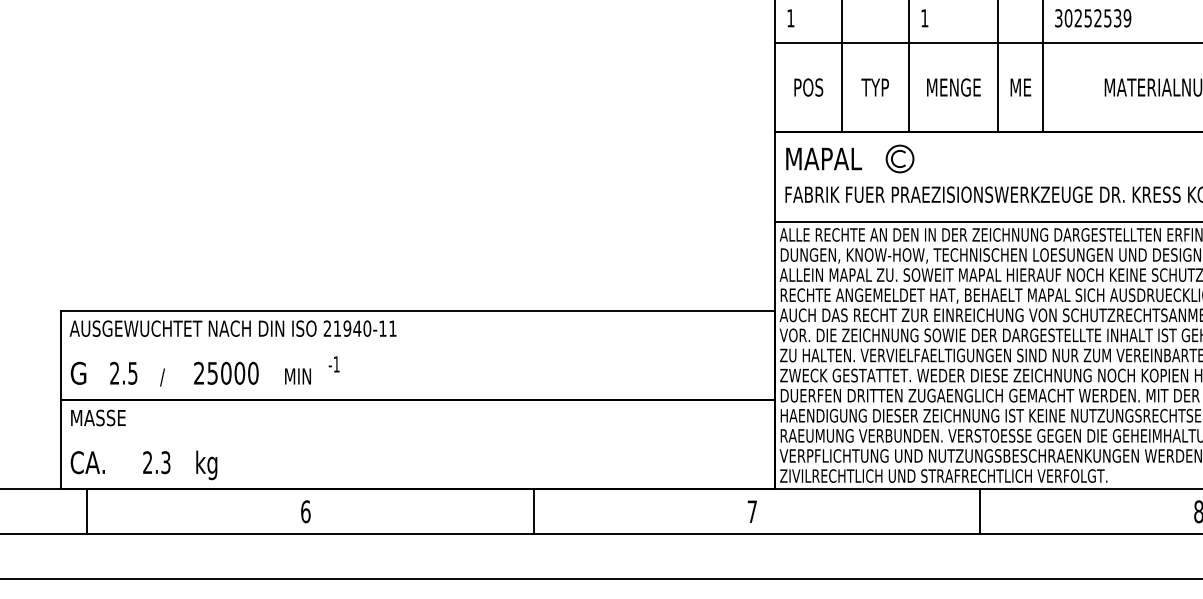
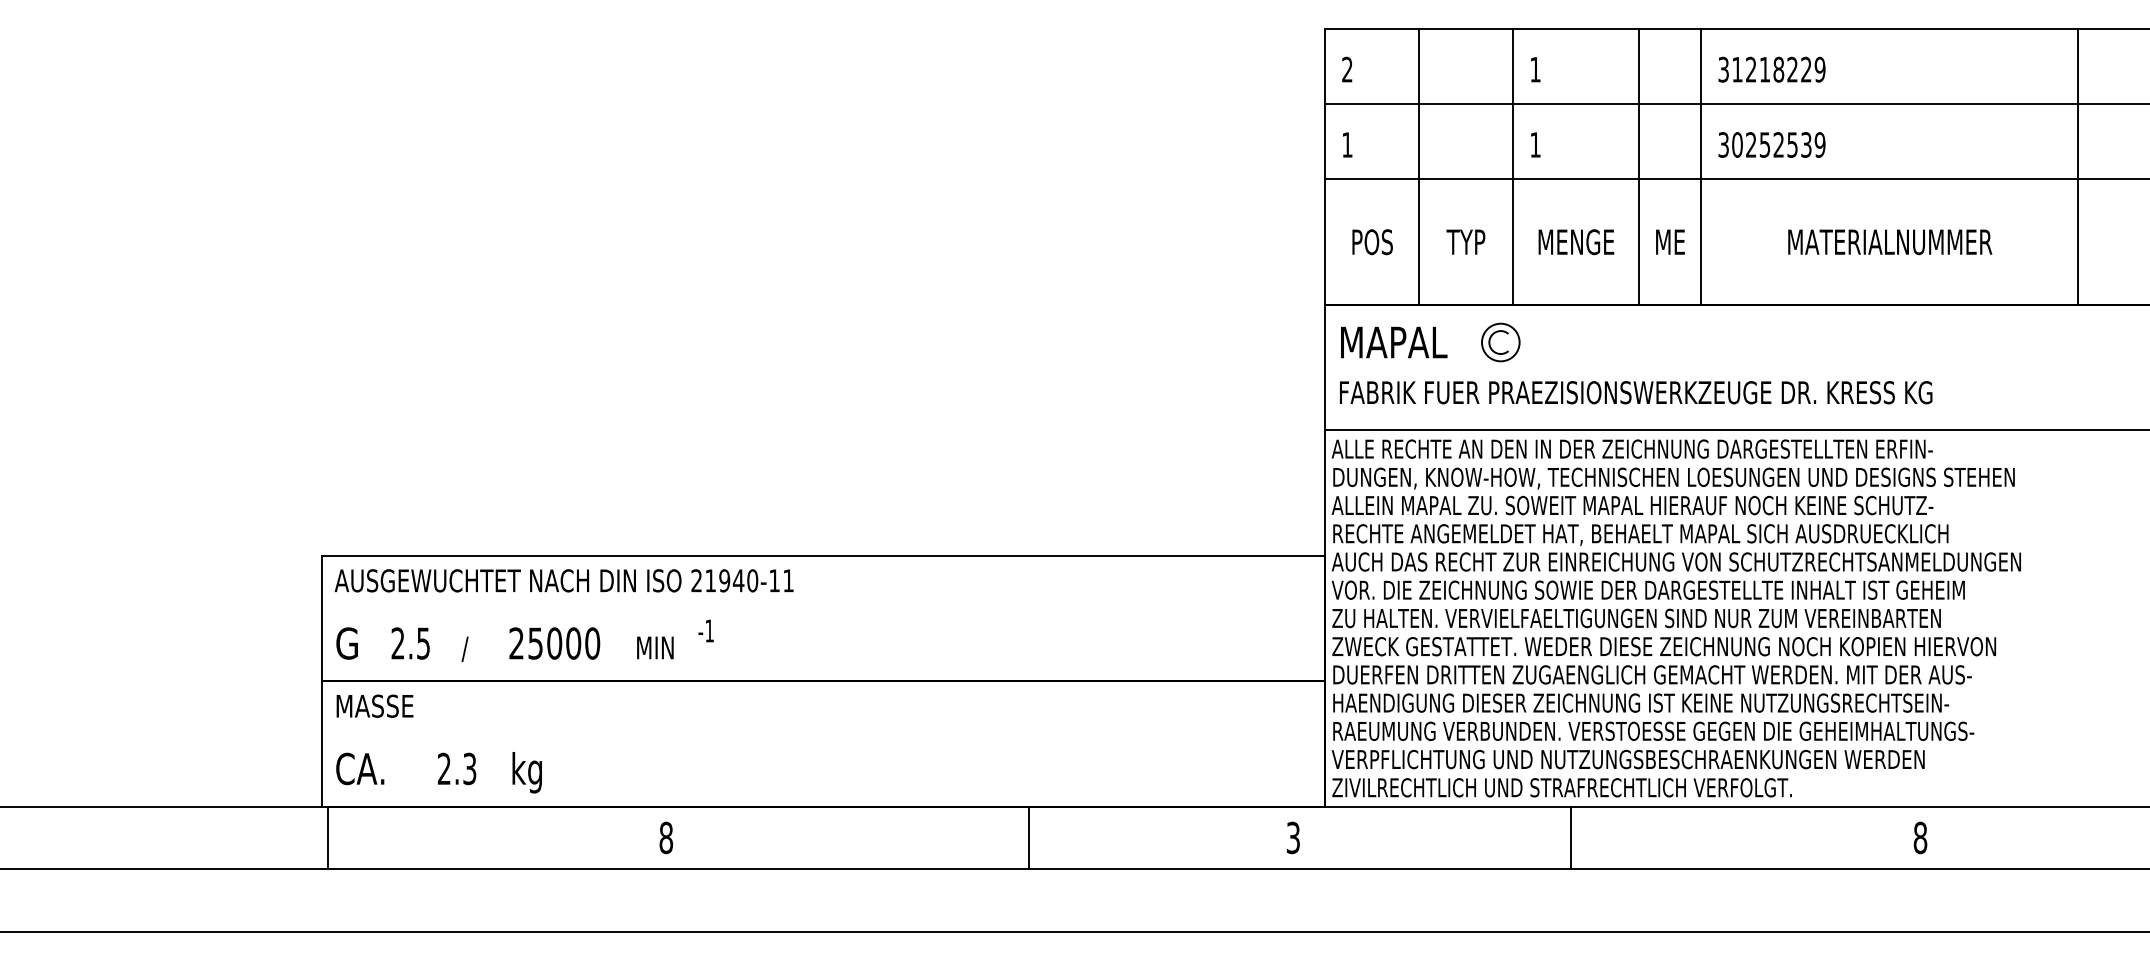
line: (87, 511) -> (328, 837), moved
text: (305, 511) -> (666, 837), 6 -> 8
line: (533, 511) -> (1028, 837), moved
text: (751, 511) -> (1292, 837), 7 -> 3
line: (980, 511) -> (1570, 837), moved

